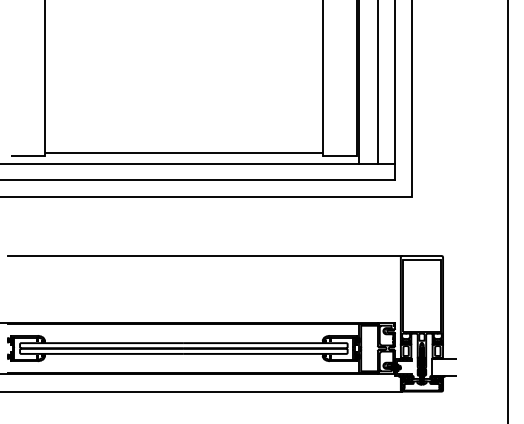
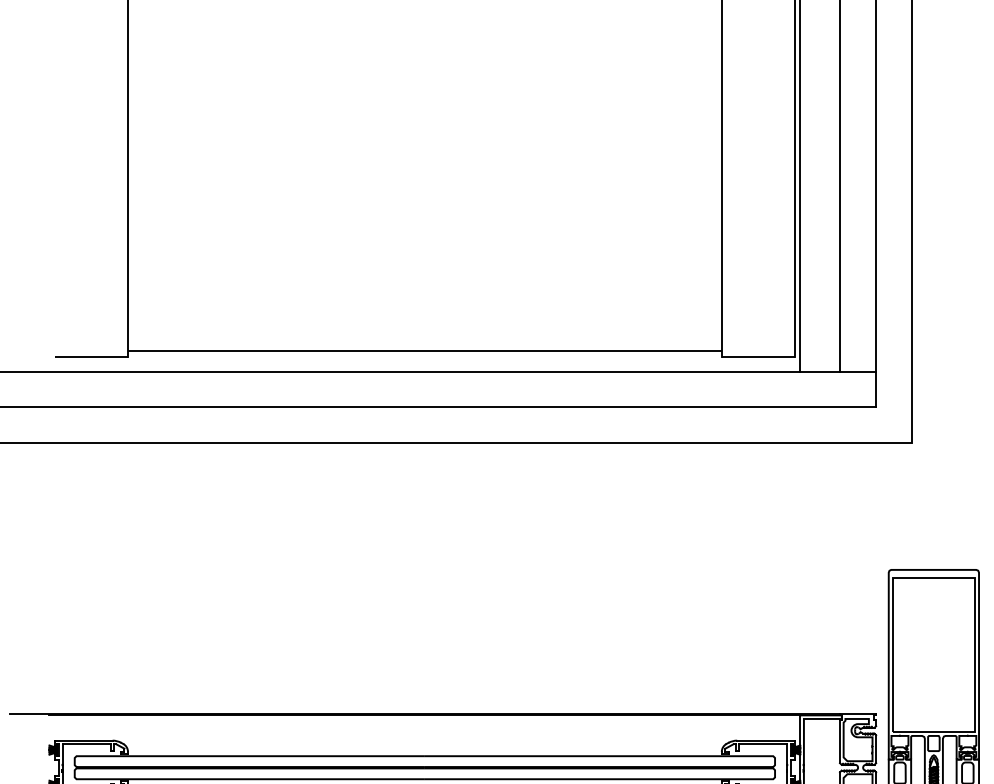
line: (204, 255) -> (469, 568), removed

